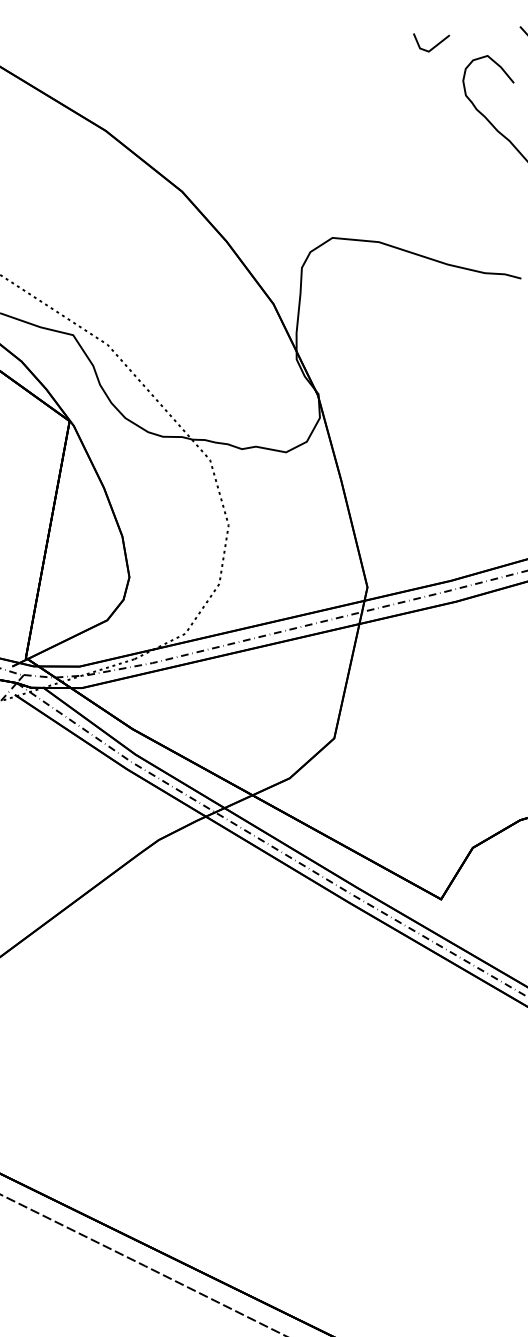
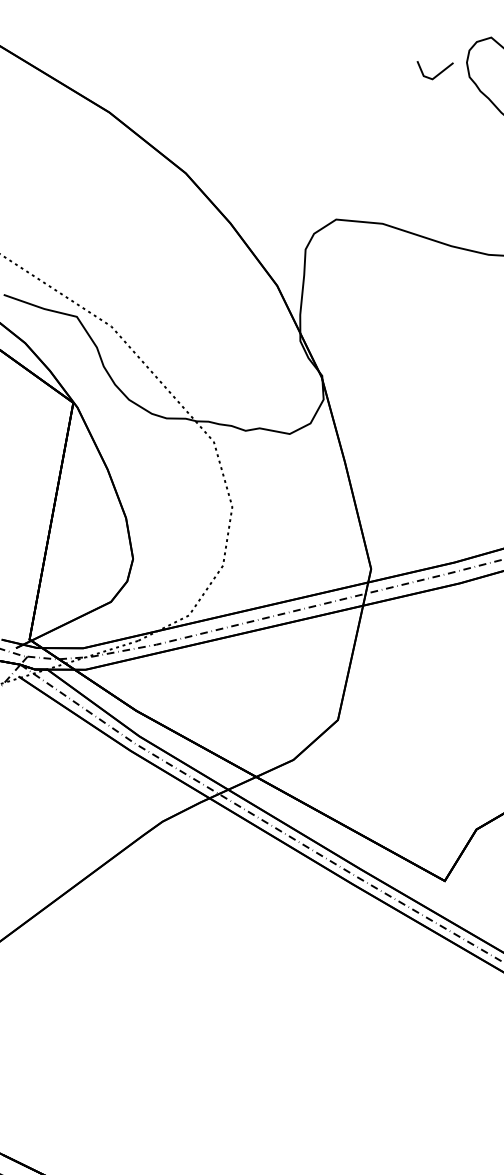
line: (433, 46) -> (437, 74), moved

